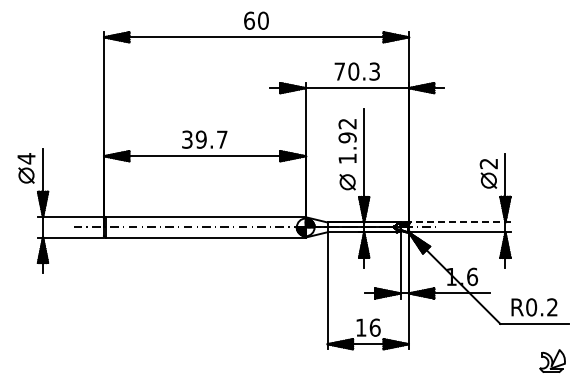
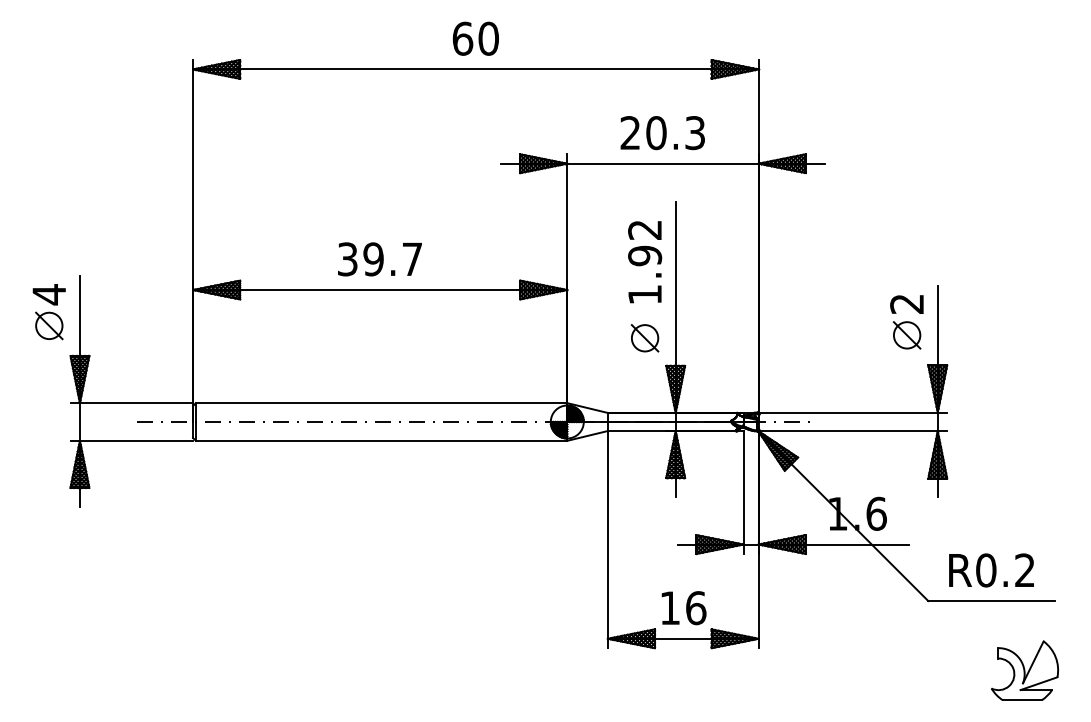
text: (339, 71) -> (629, 132), 70.3 -> 20.3
line: (458, 222) -> (850, 412), dashed -> solid
part: (552, 360) -> (1025, 668), size x1.43

